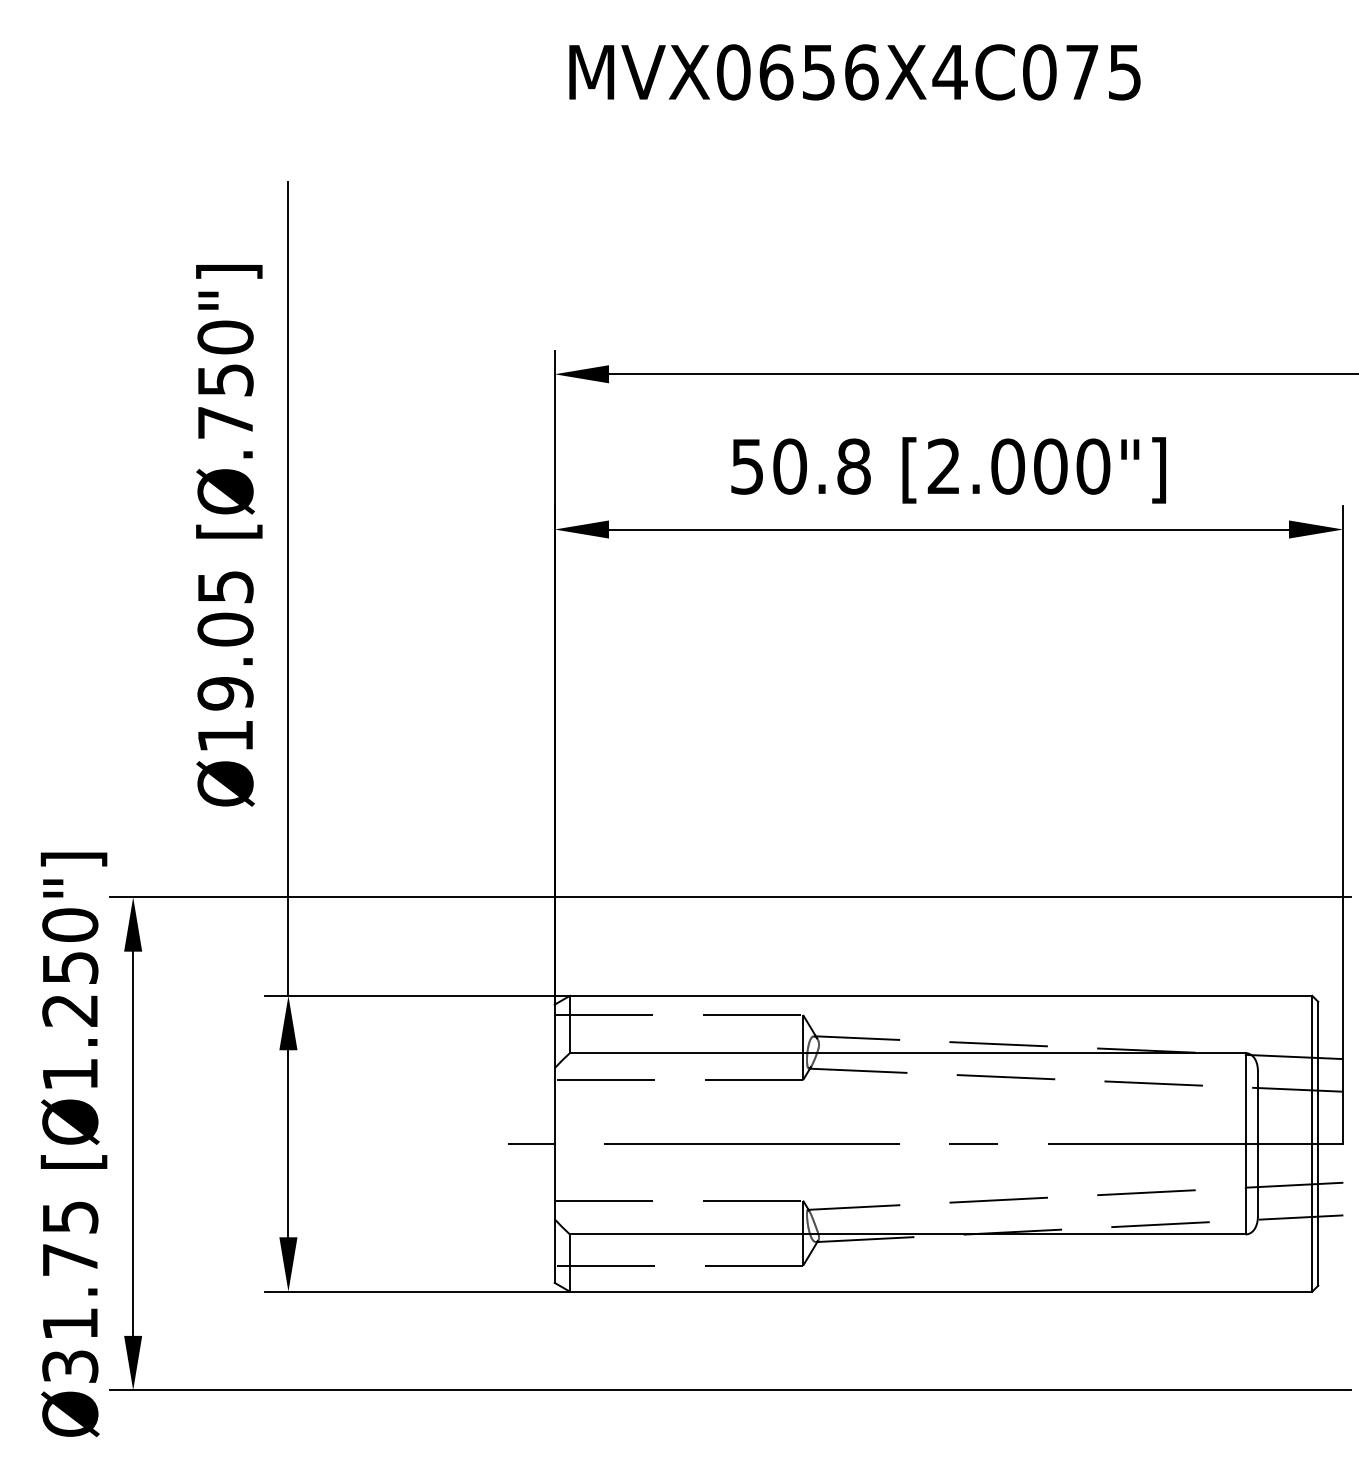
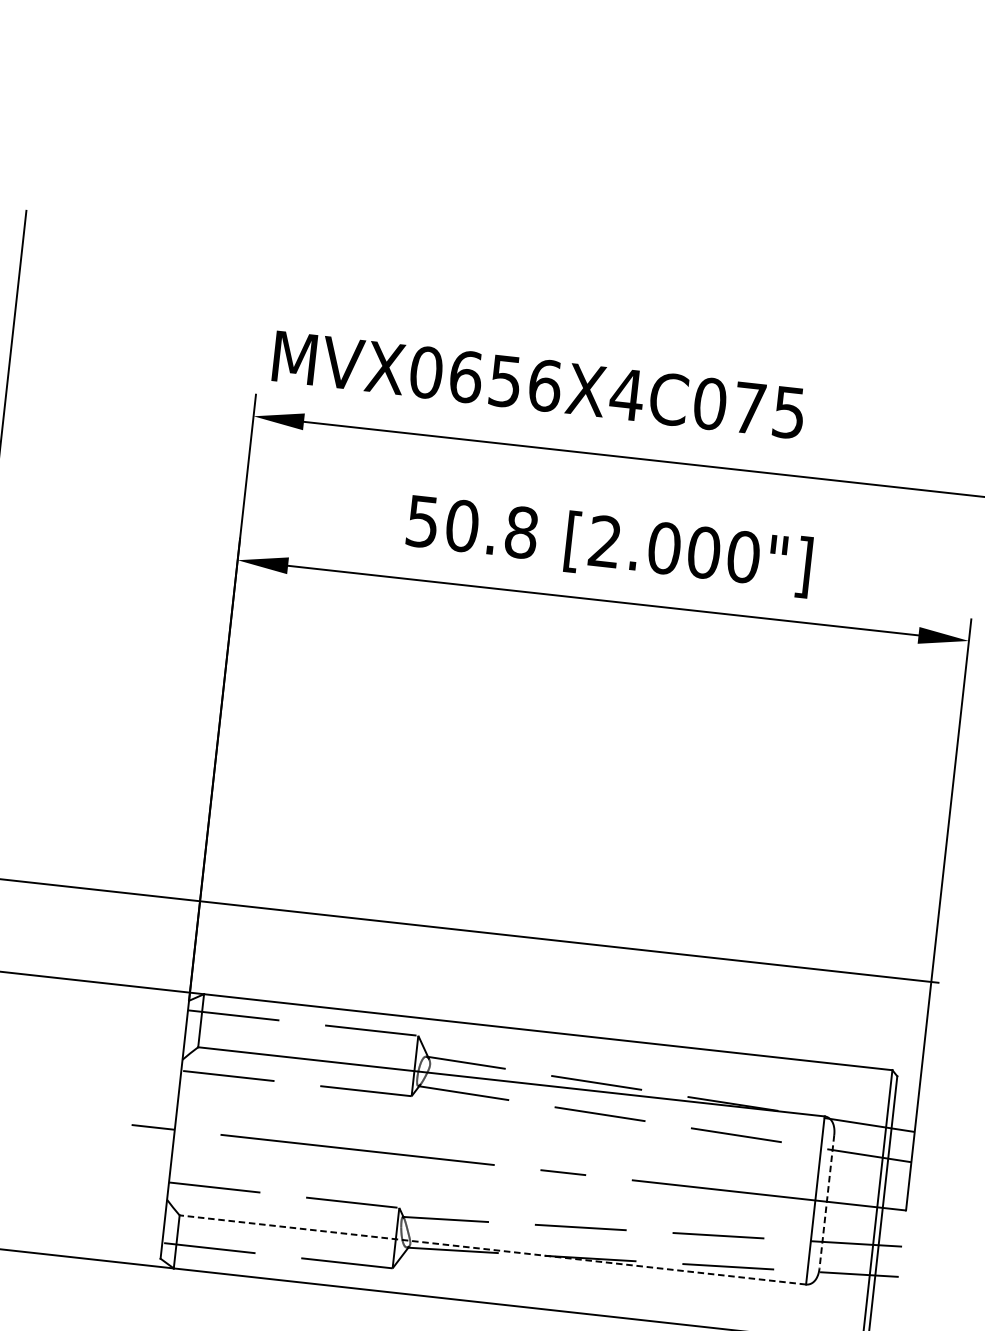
text: (854, 72) -> (538, 385), moved
line: (1257, 1143) -> (826, 1201), solid -> dashed
line: (907, 1234) -> (492, 1249), solid -> dashed

